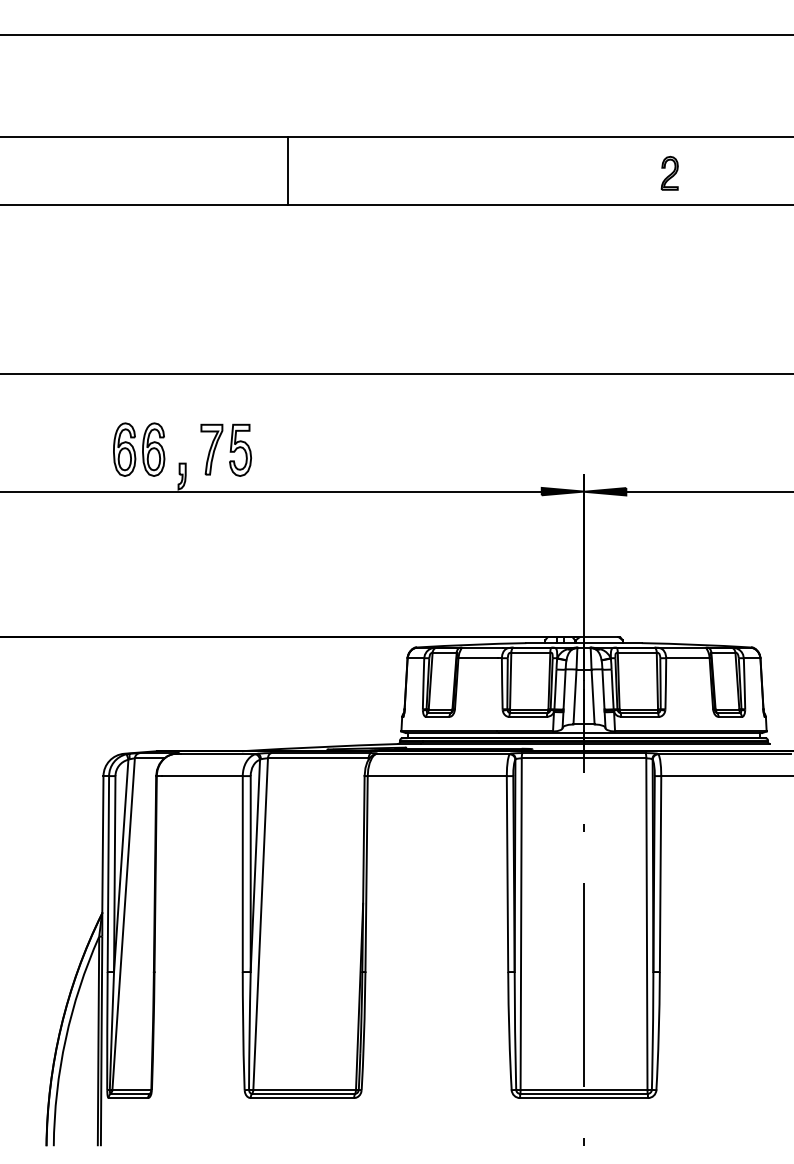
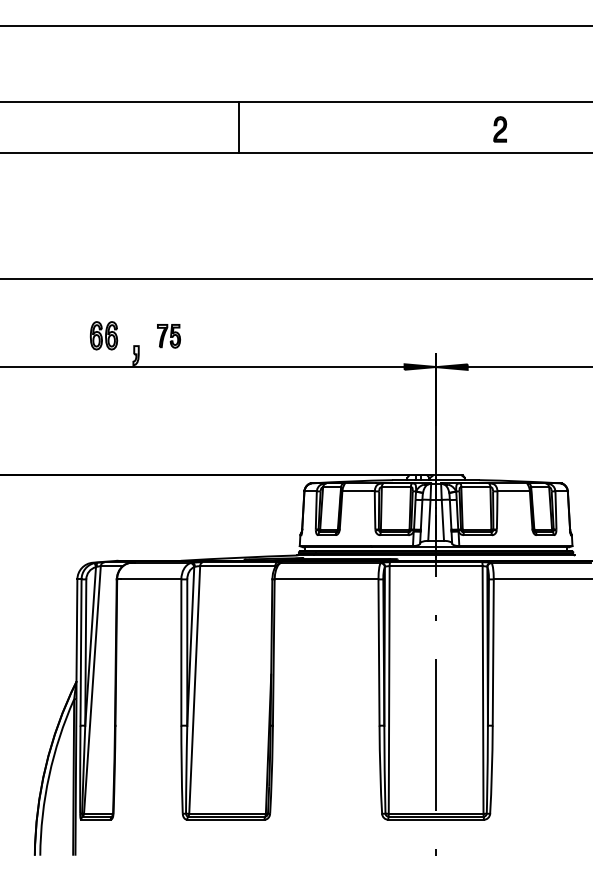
line: (288, 170) -> (239, 127), moved
part: (138, 449) -> (103, 335), size x0.7
part: (225, 450) -> (168, 336), size x0.6

